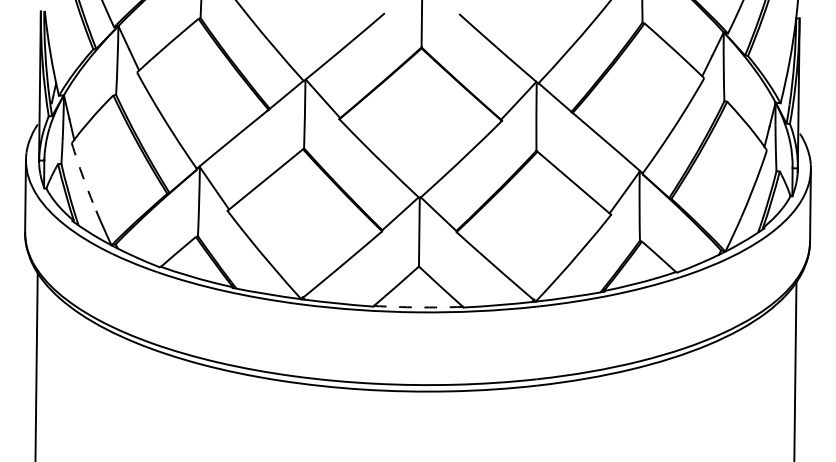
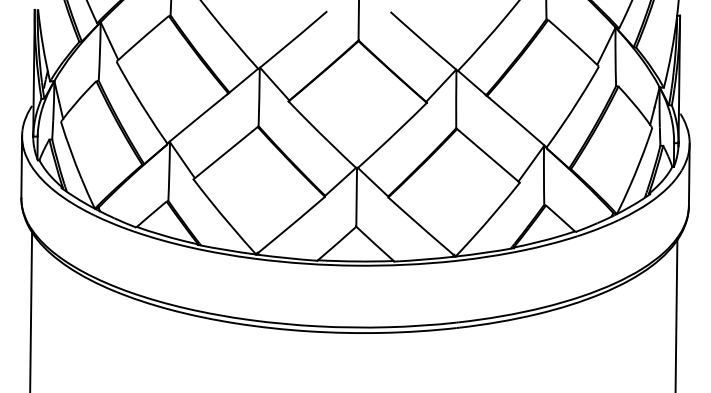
arc: (83, 177) -> (71, 150), dashed -> solid
arc: (418, 307) -> (355, 261), dashed -> solid

